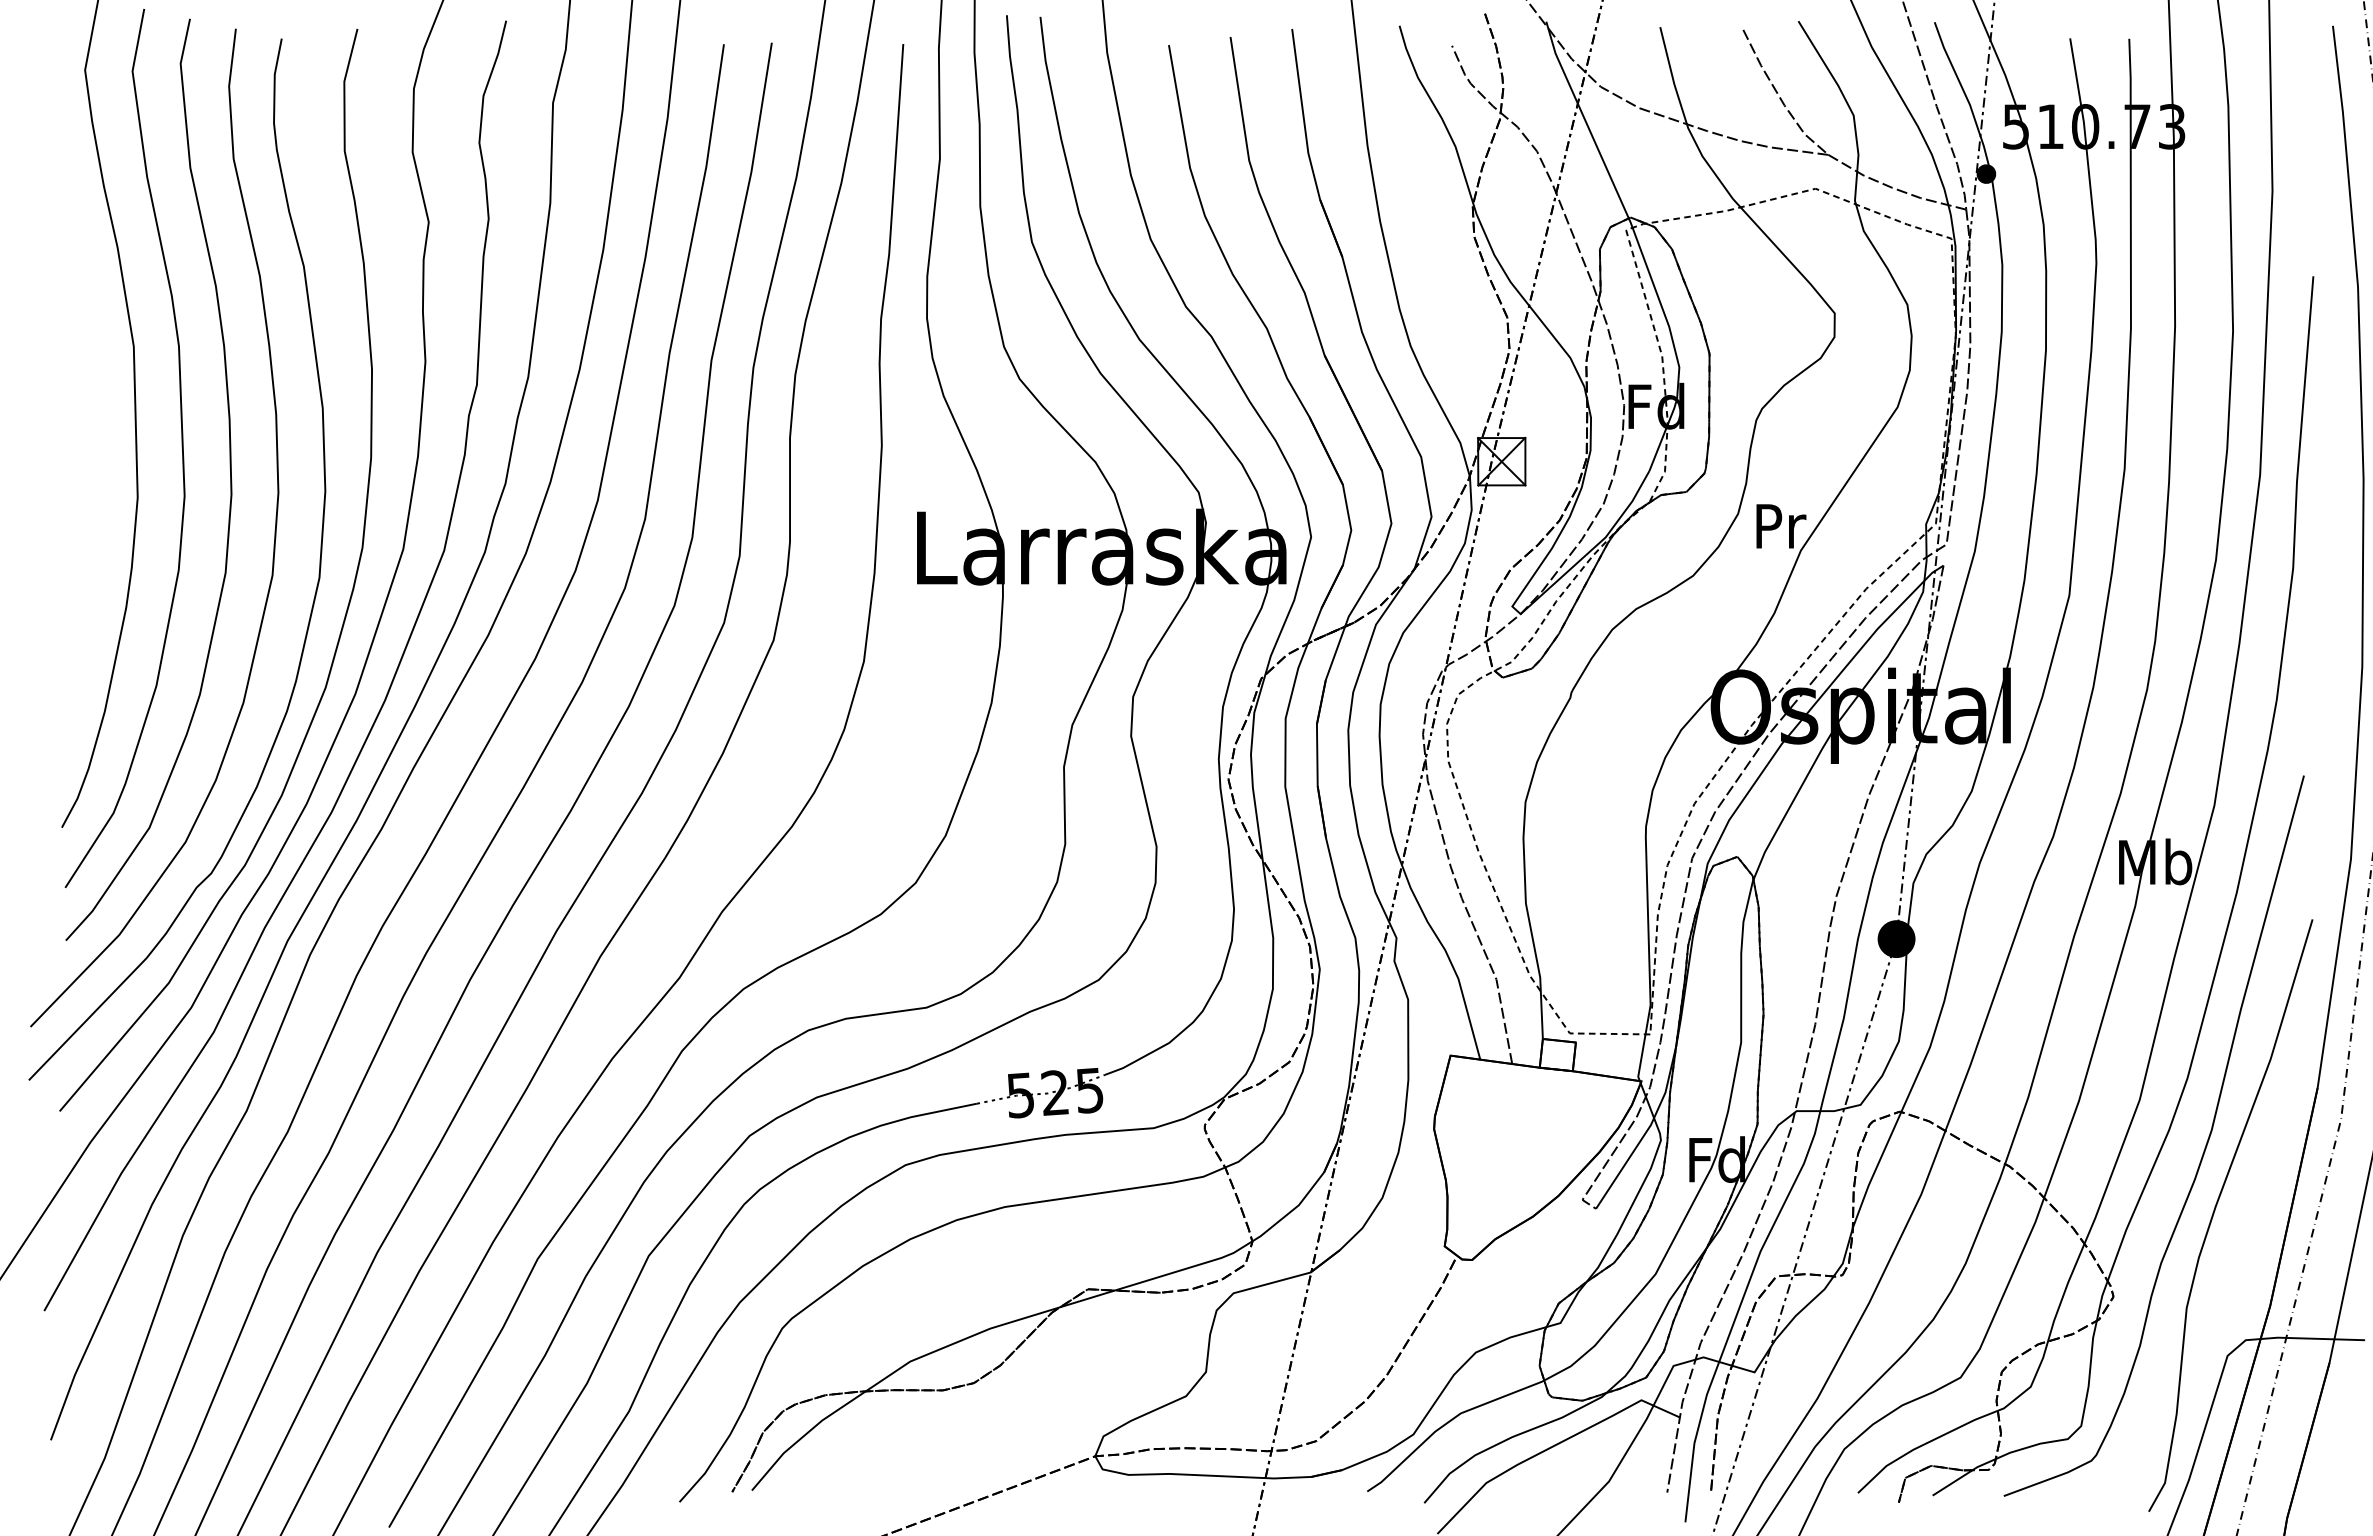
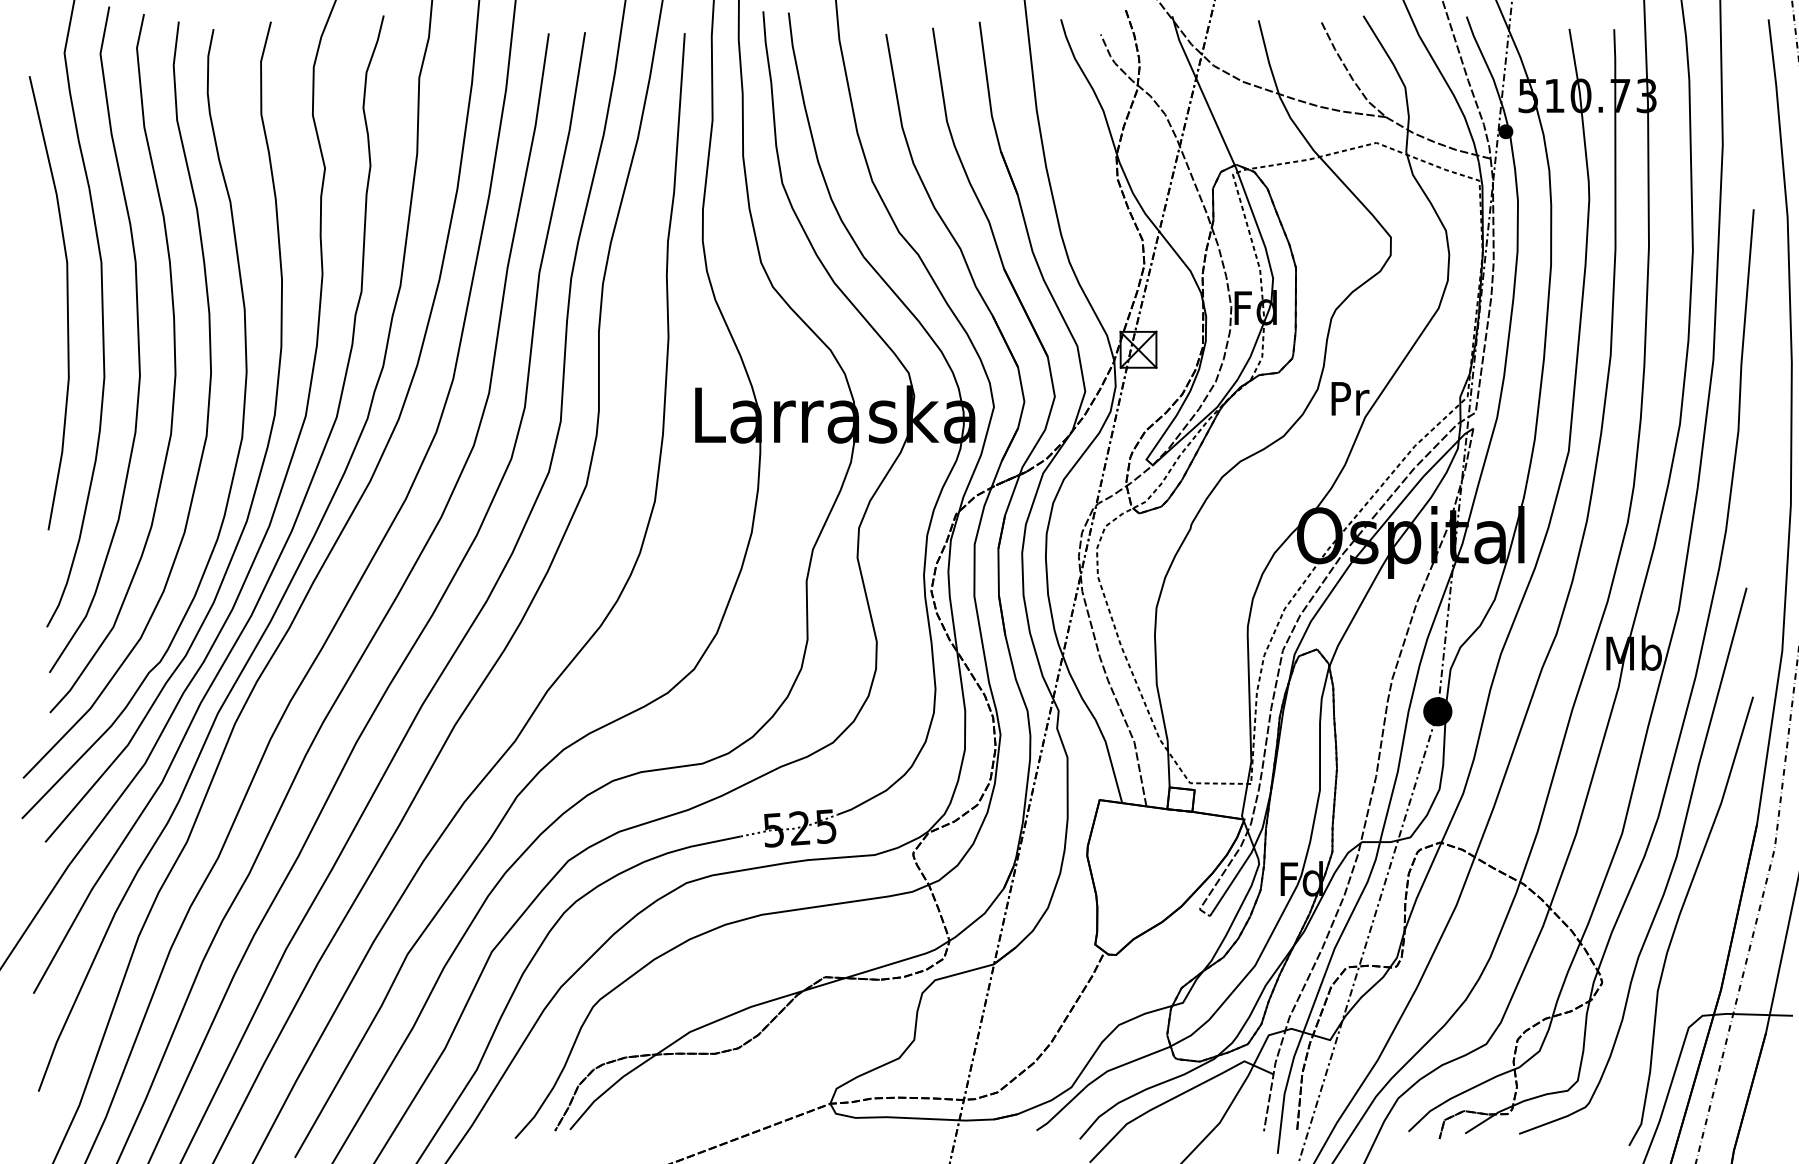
curve: (88, 399) -> (67, 302), added

